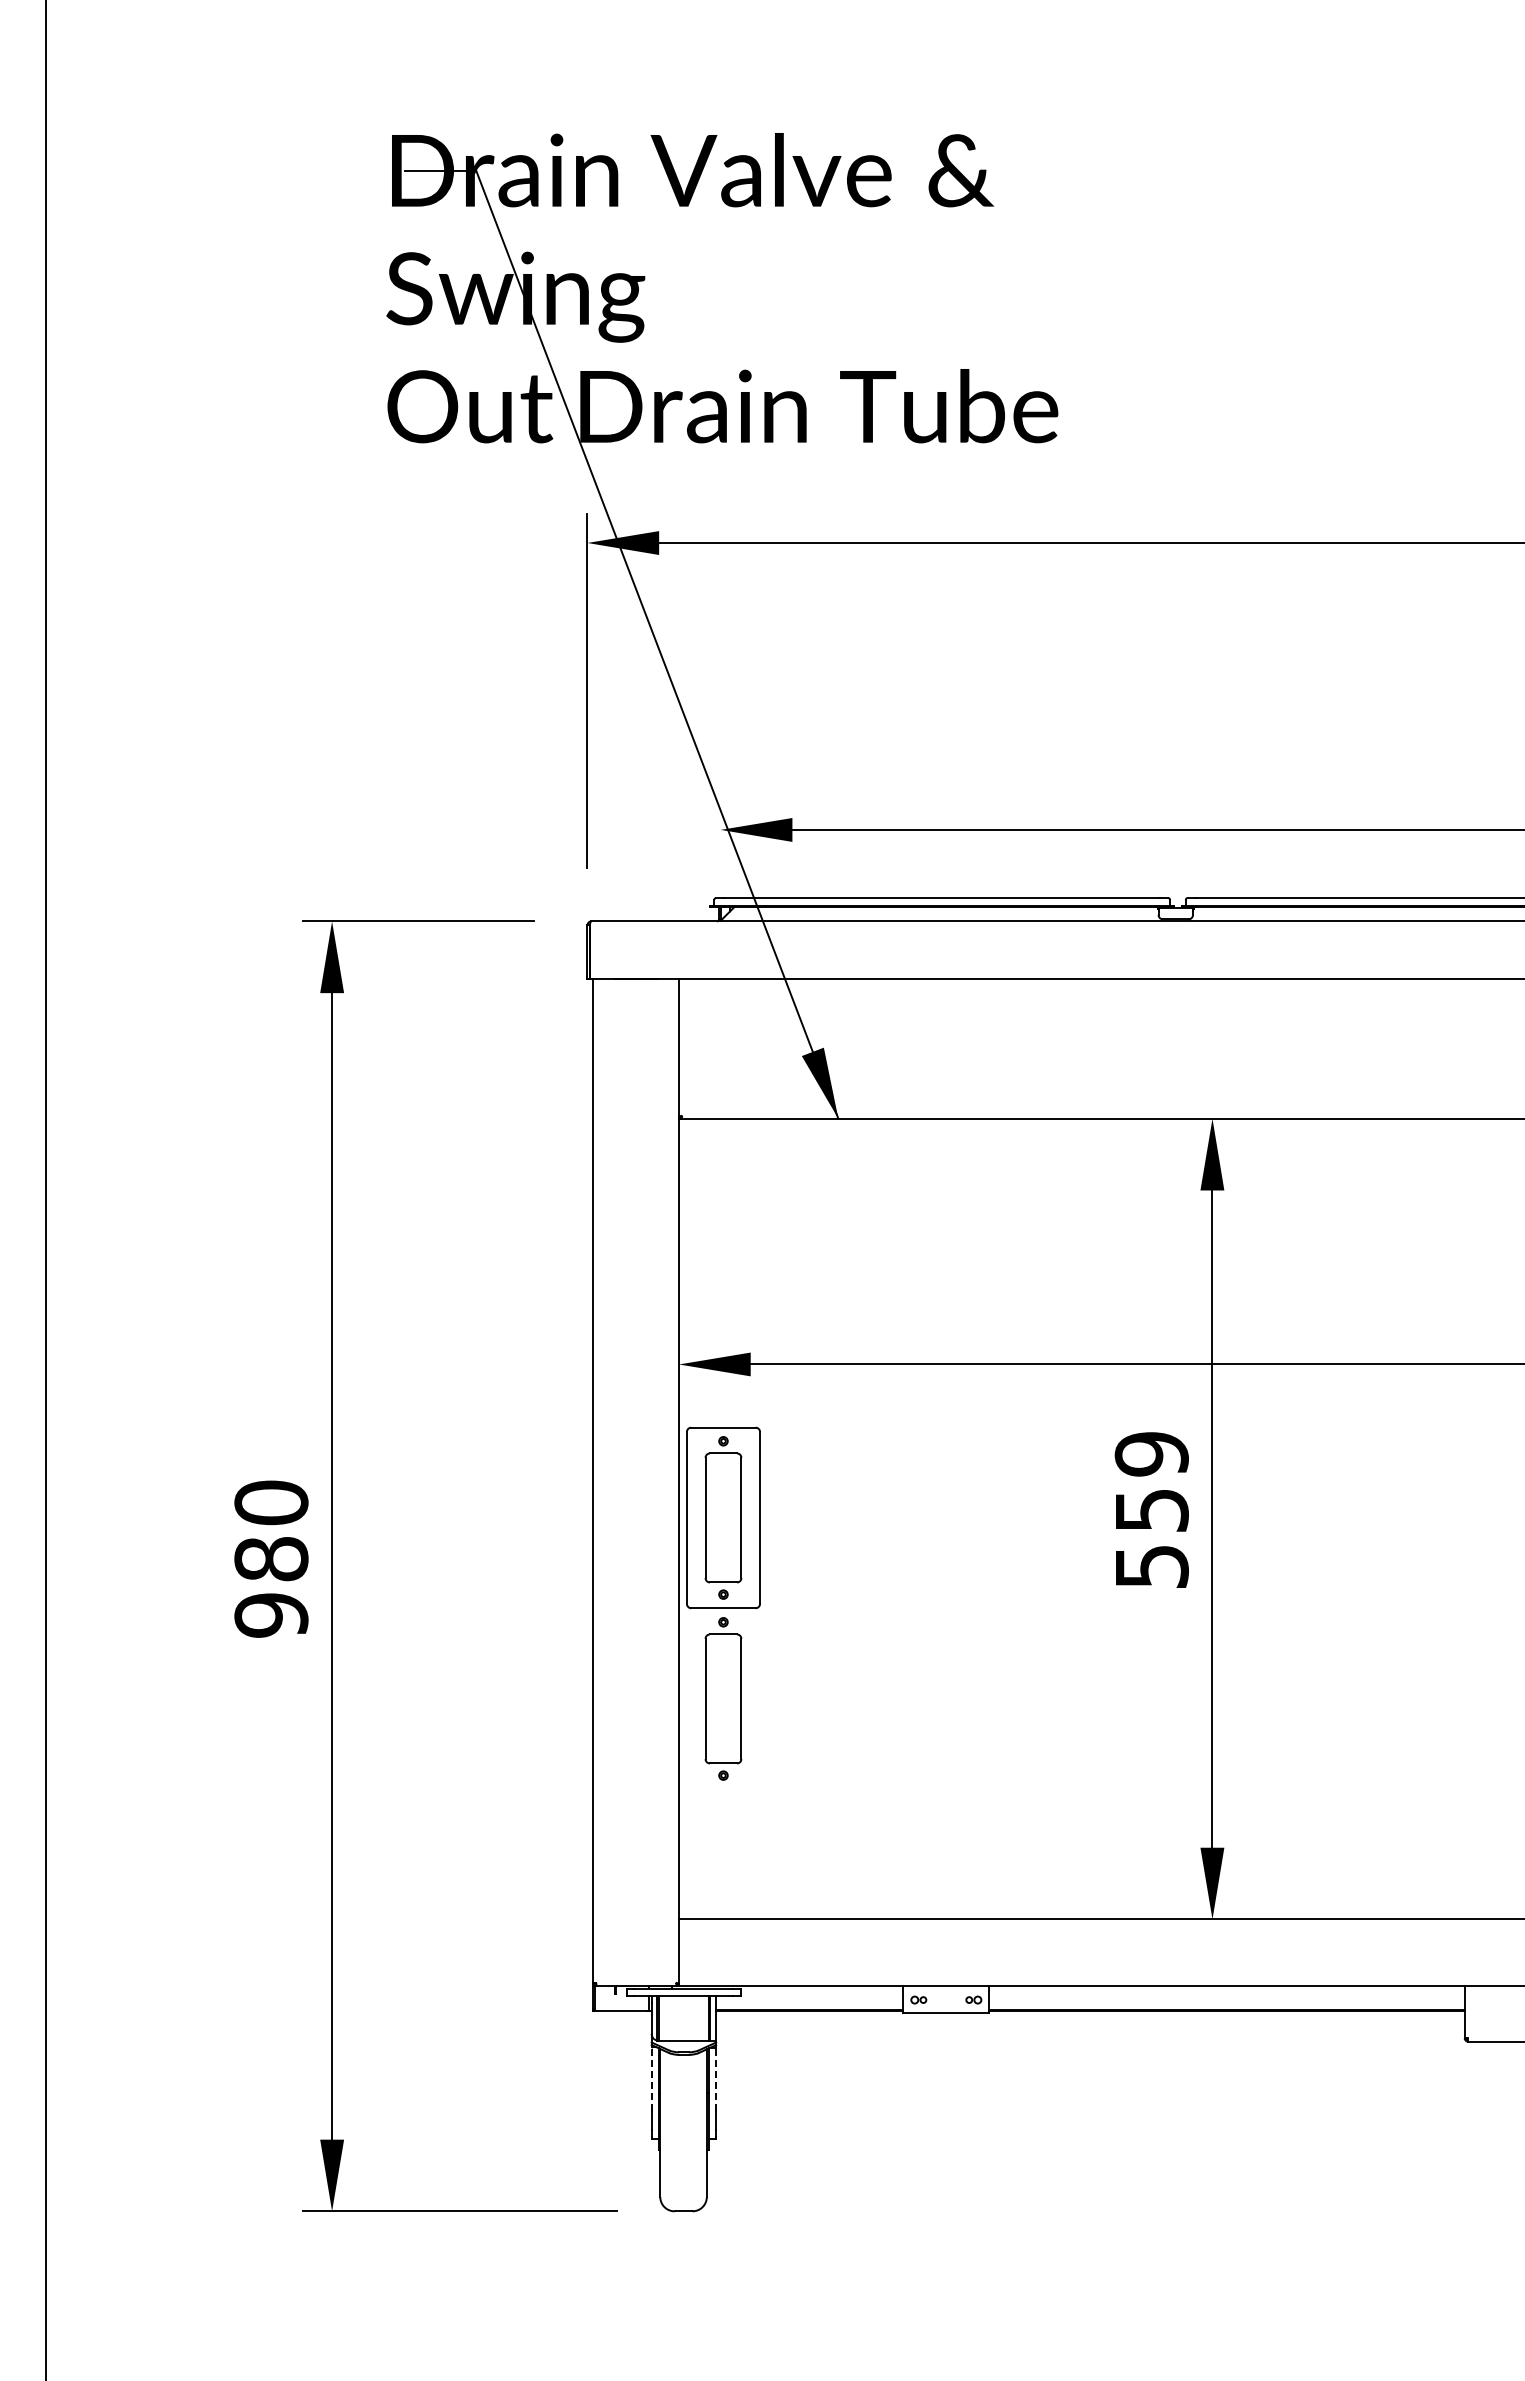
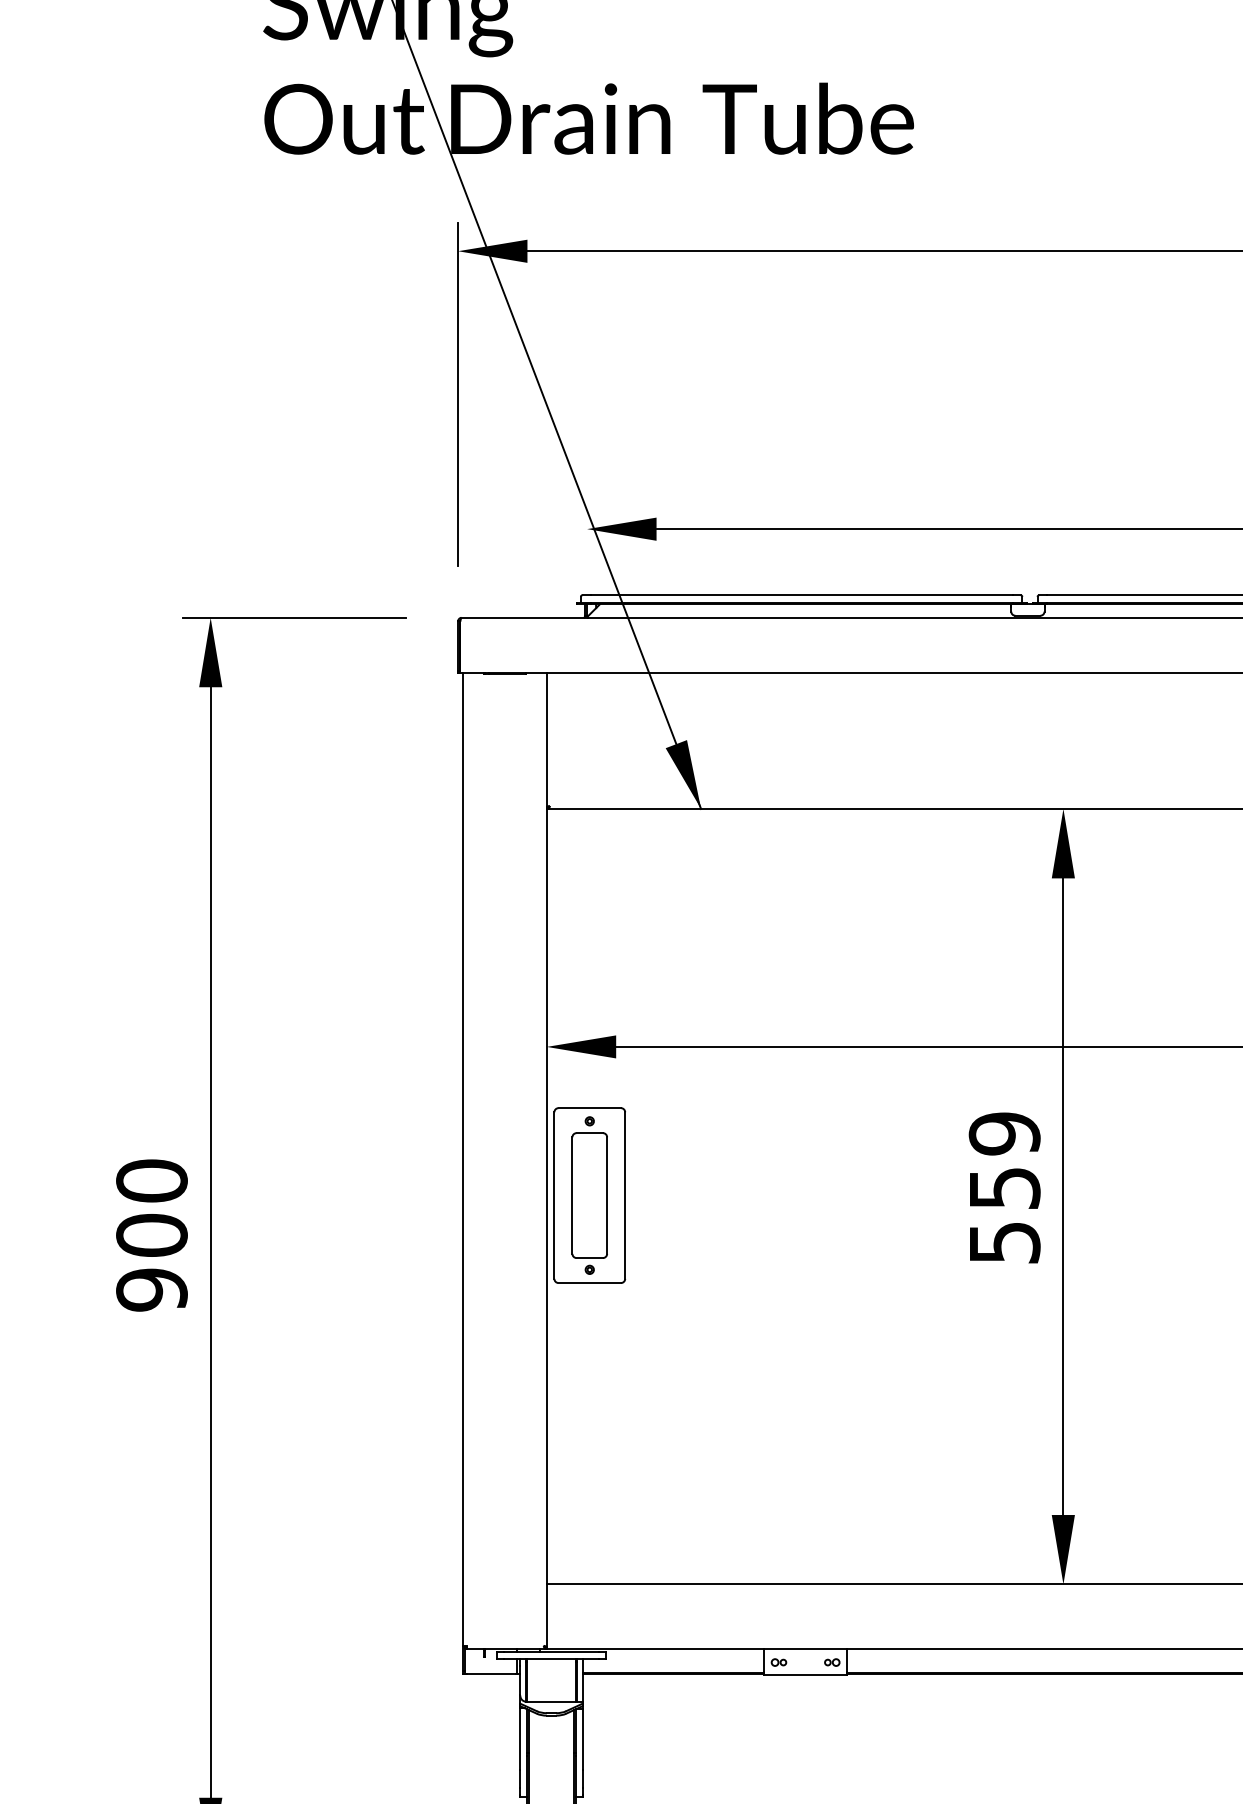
text: (271, 1558) -> (152, 1234), 980 -> 900
part: (723, 1698) -> (589, 1370), removed
line: (651, 2079) -> (520, 1739), dashed -> solid
line: (716, 2079) -> (583, 1739), dashed -> solid

